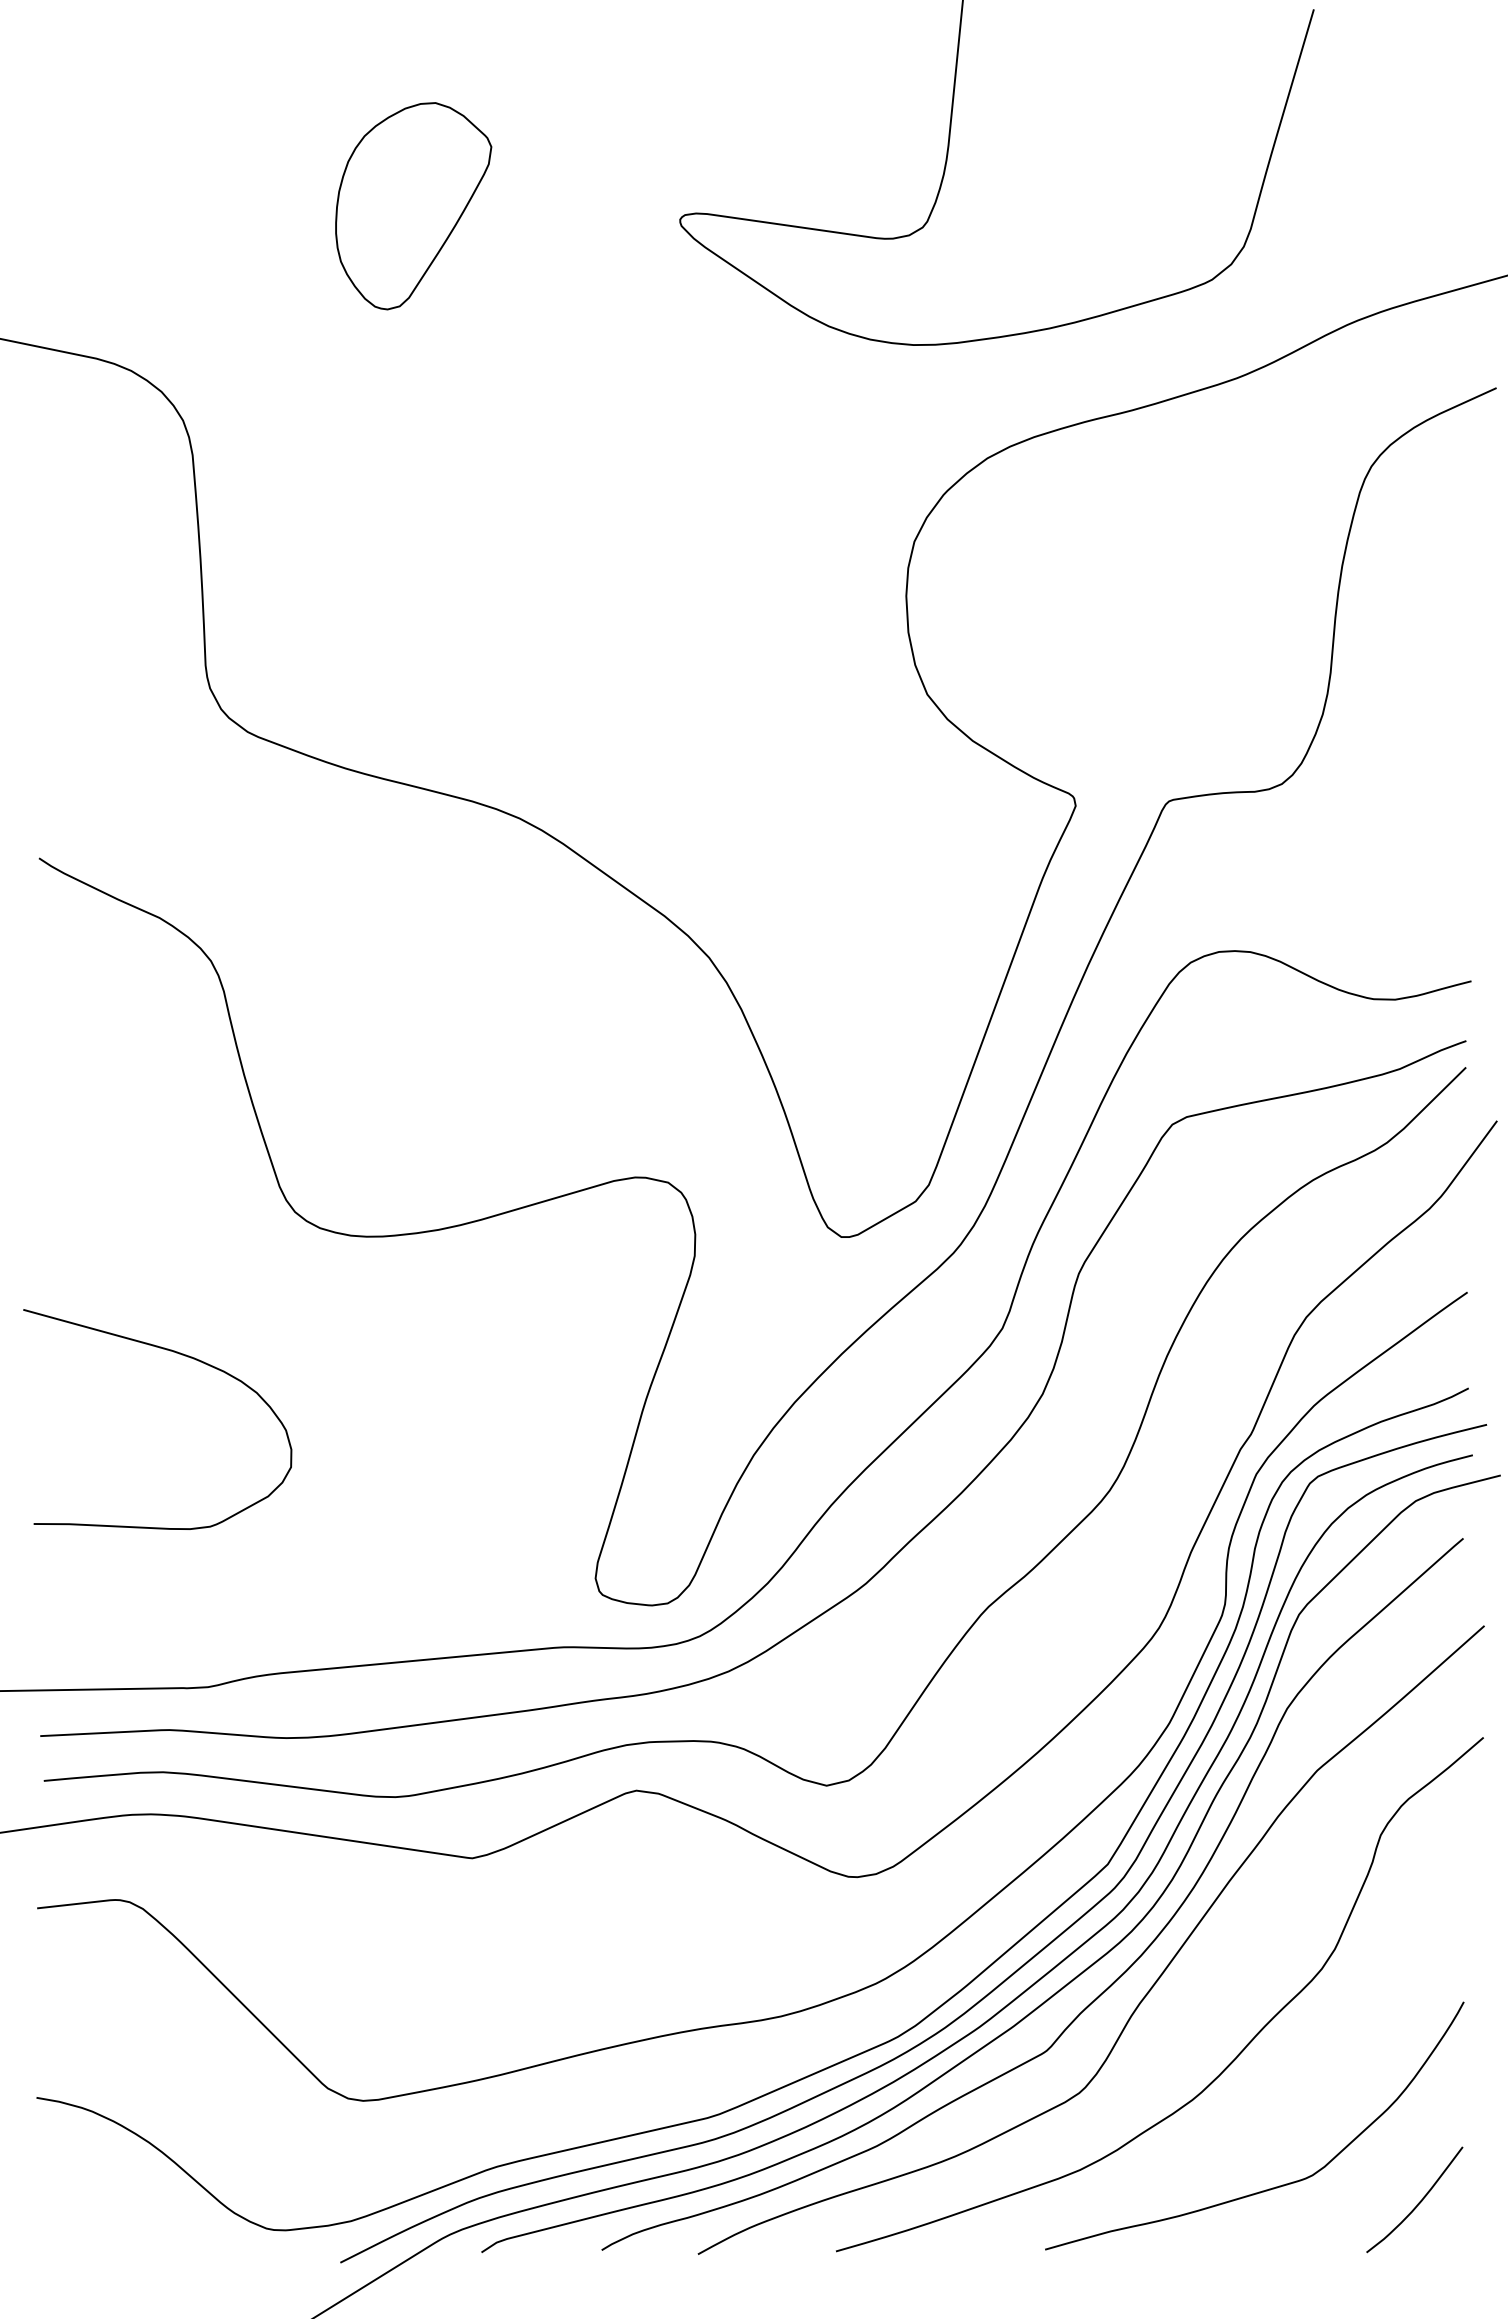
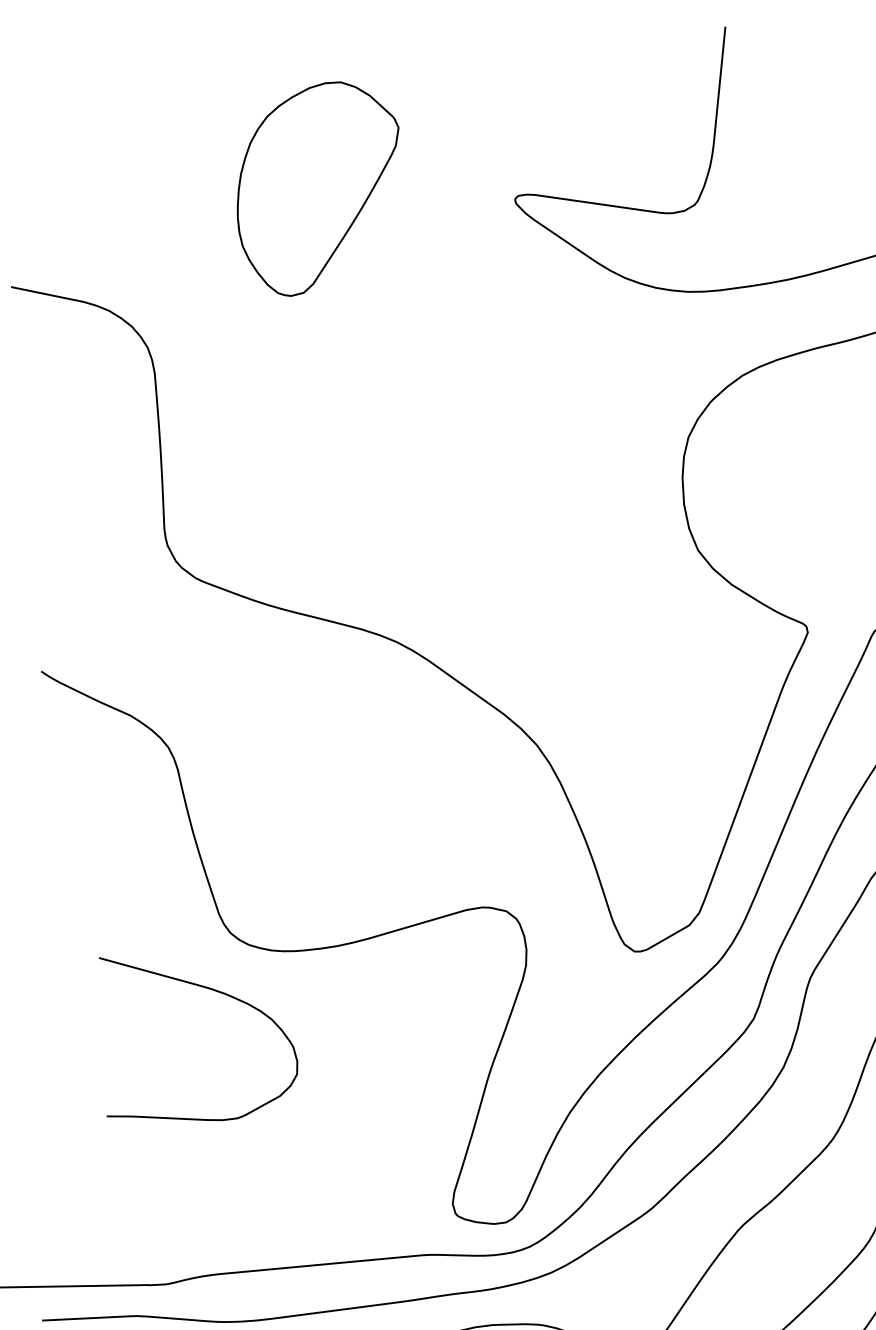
part: (413, 206) -> (318, 189), size x1.4
curve: (179, 1354) -> (214, 991), moved

